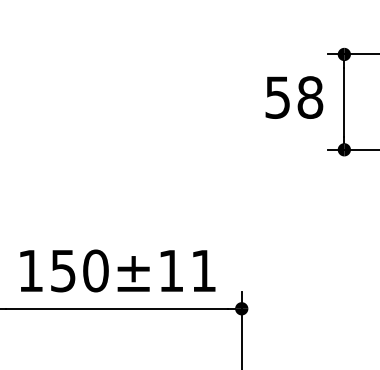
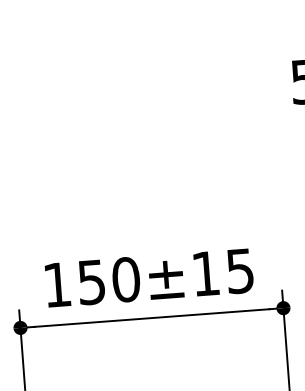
text: (203, 271) -> (240, 271), 150±11 -> 150±15

